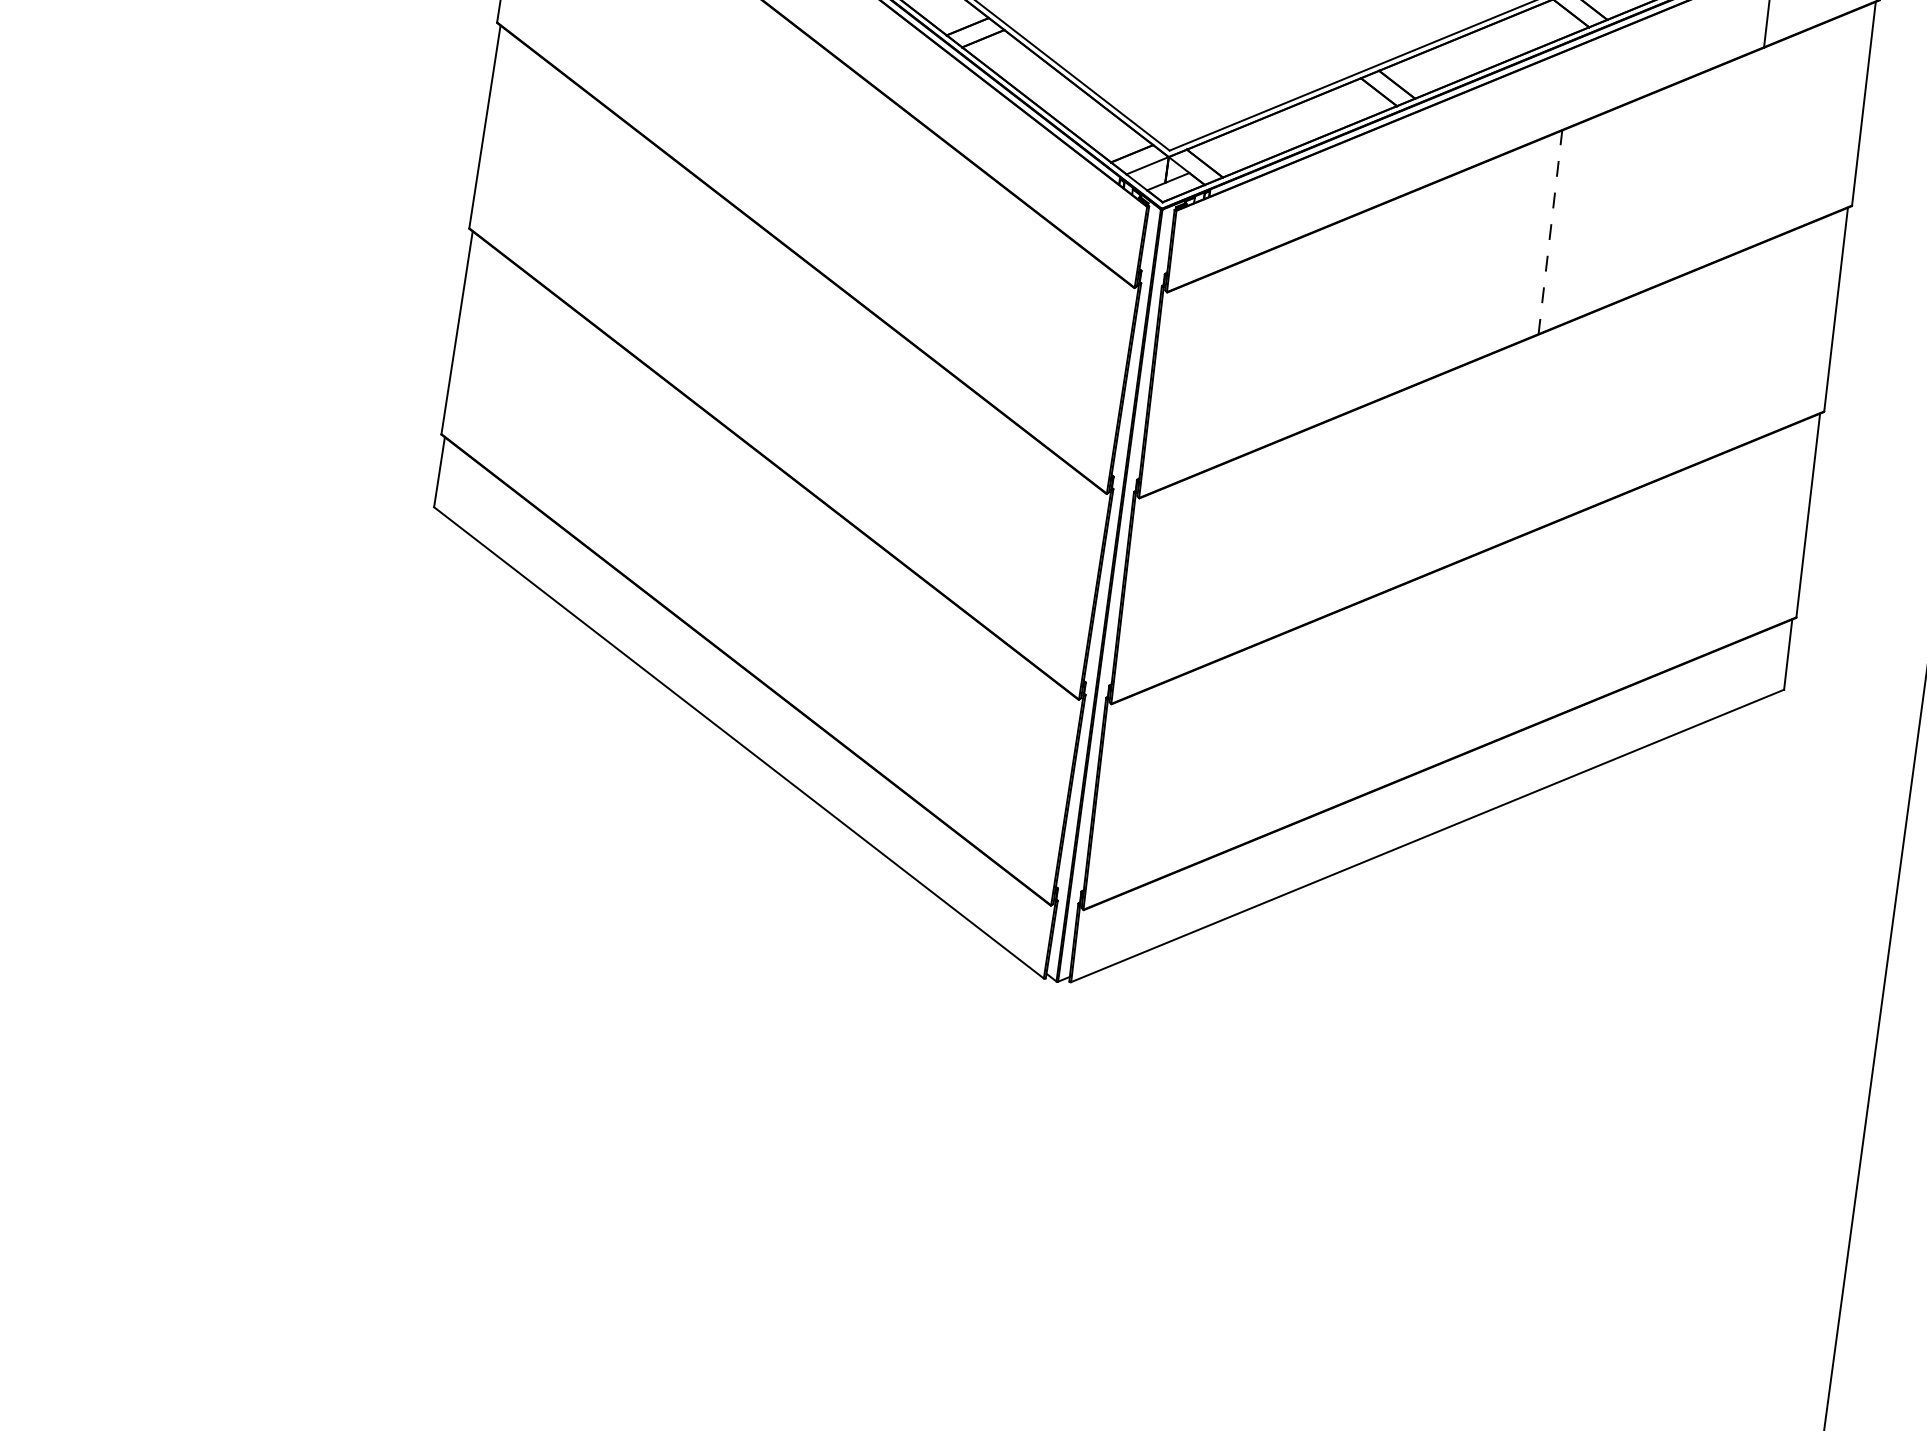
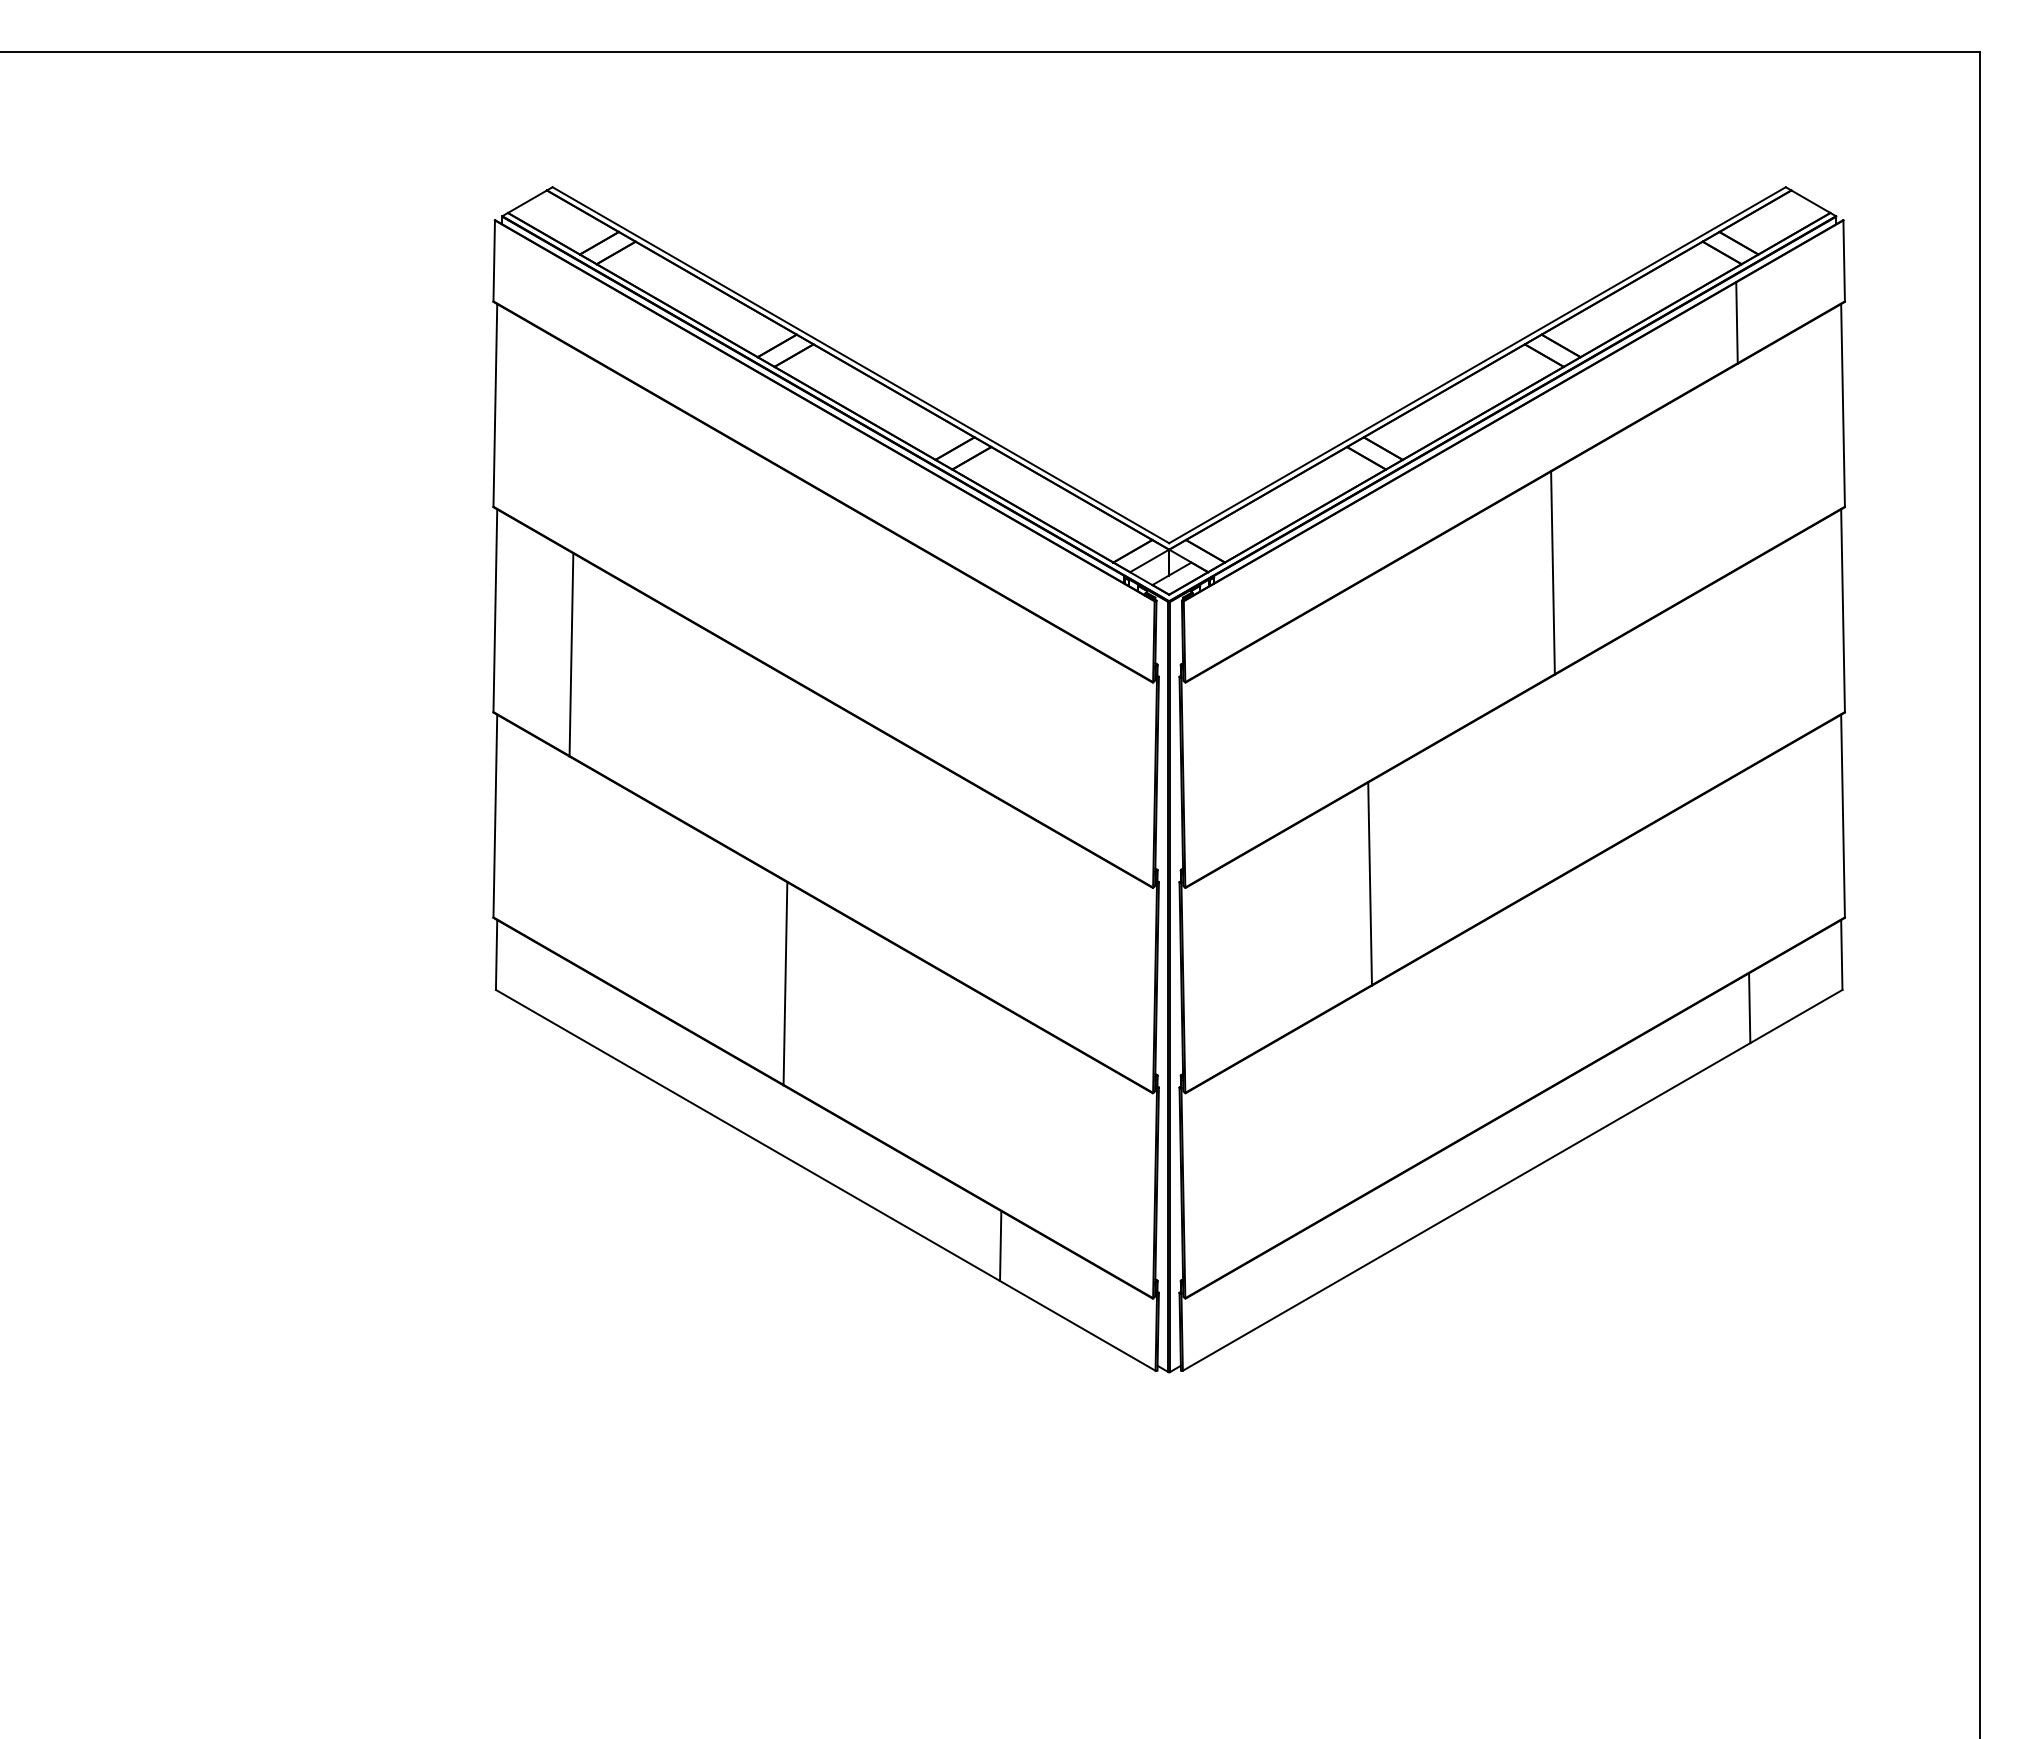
line: (555, 181) -> (571, 654), added
line: (1549, 231) -> (1552, 572), dashed -> solid
line: (1324, 518) -> (1369, 883), added
line: (725, 540) -> (785, 983), added
line: (1688, 695) -> (1749, 1008), added
line: (905, 831) -> (1000, 1245), added

